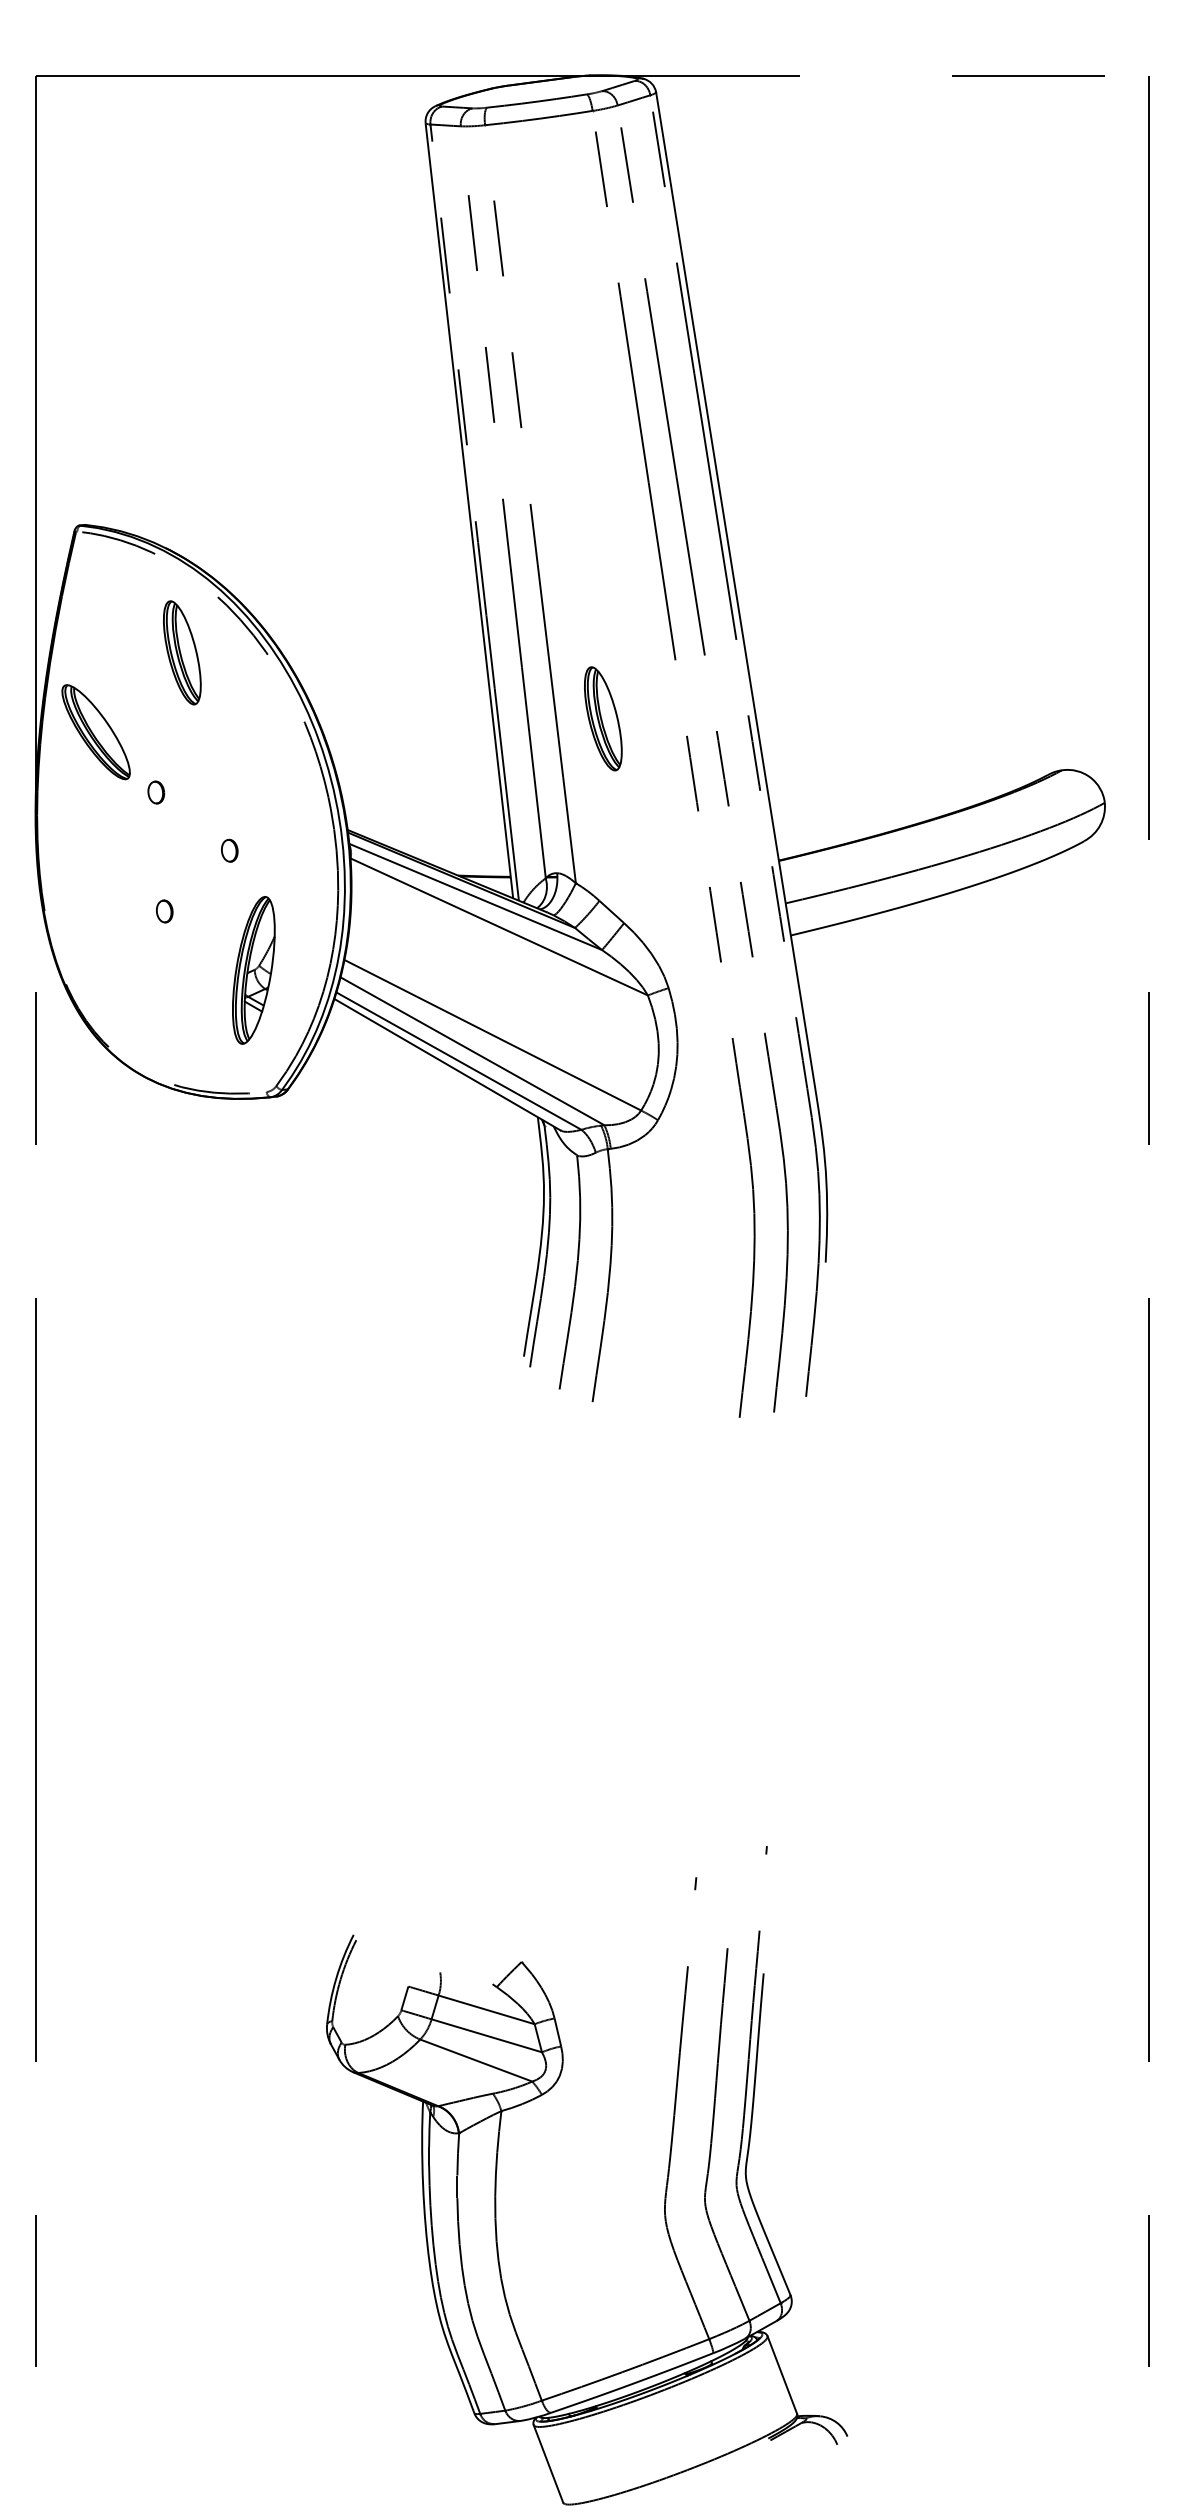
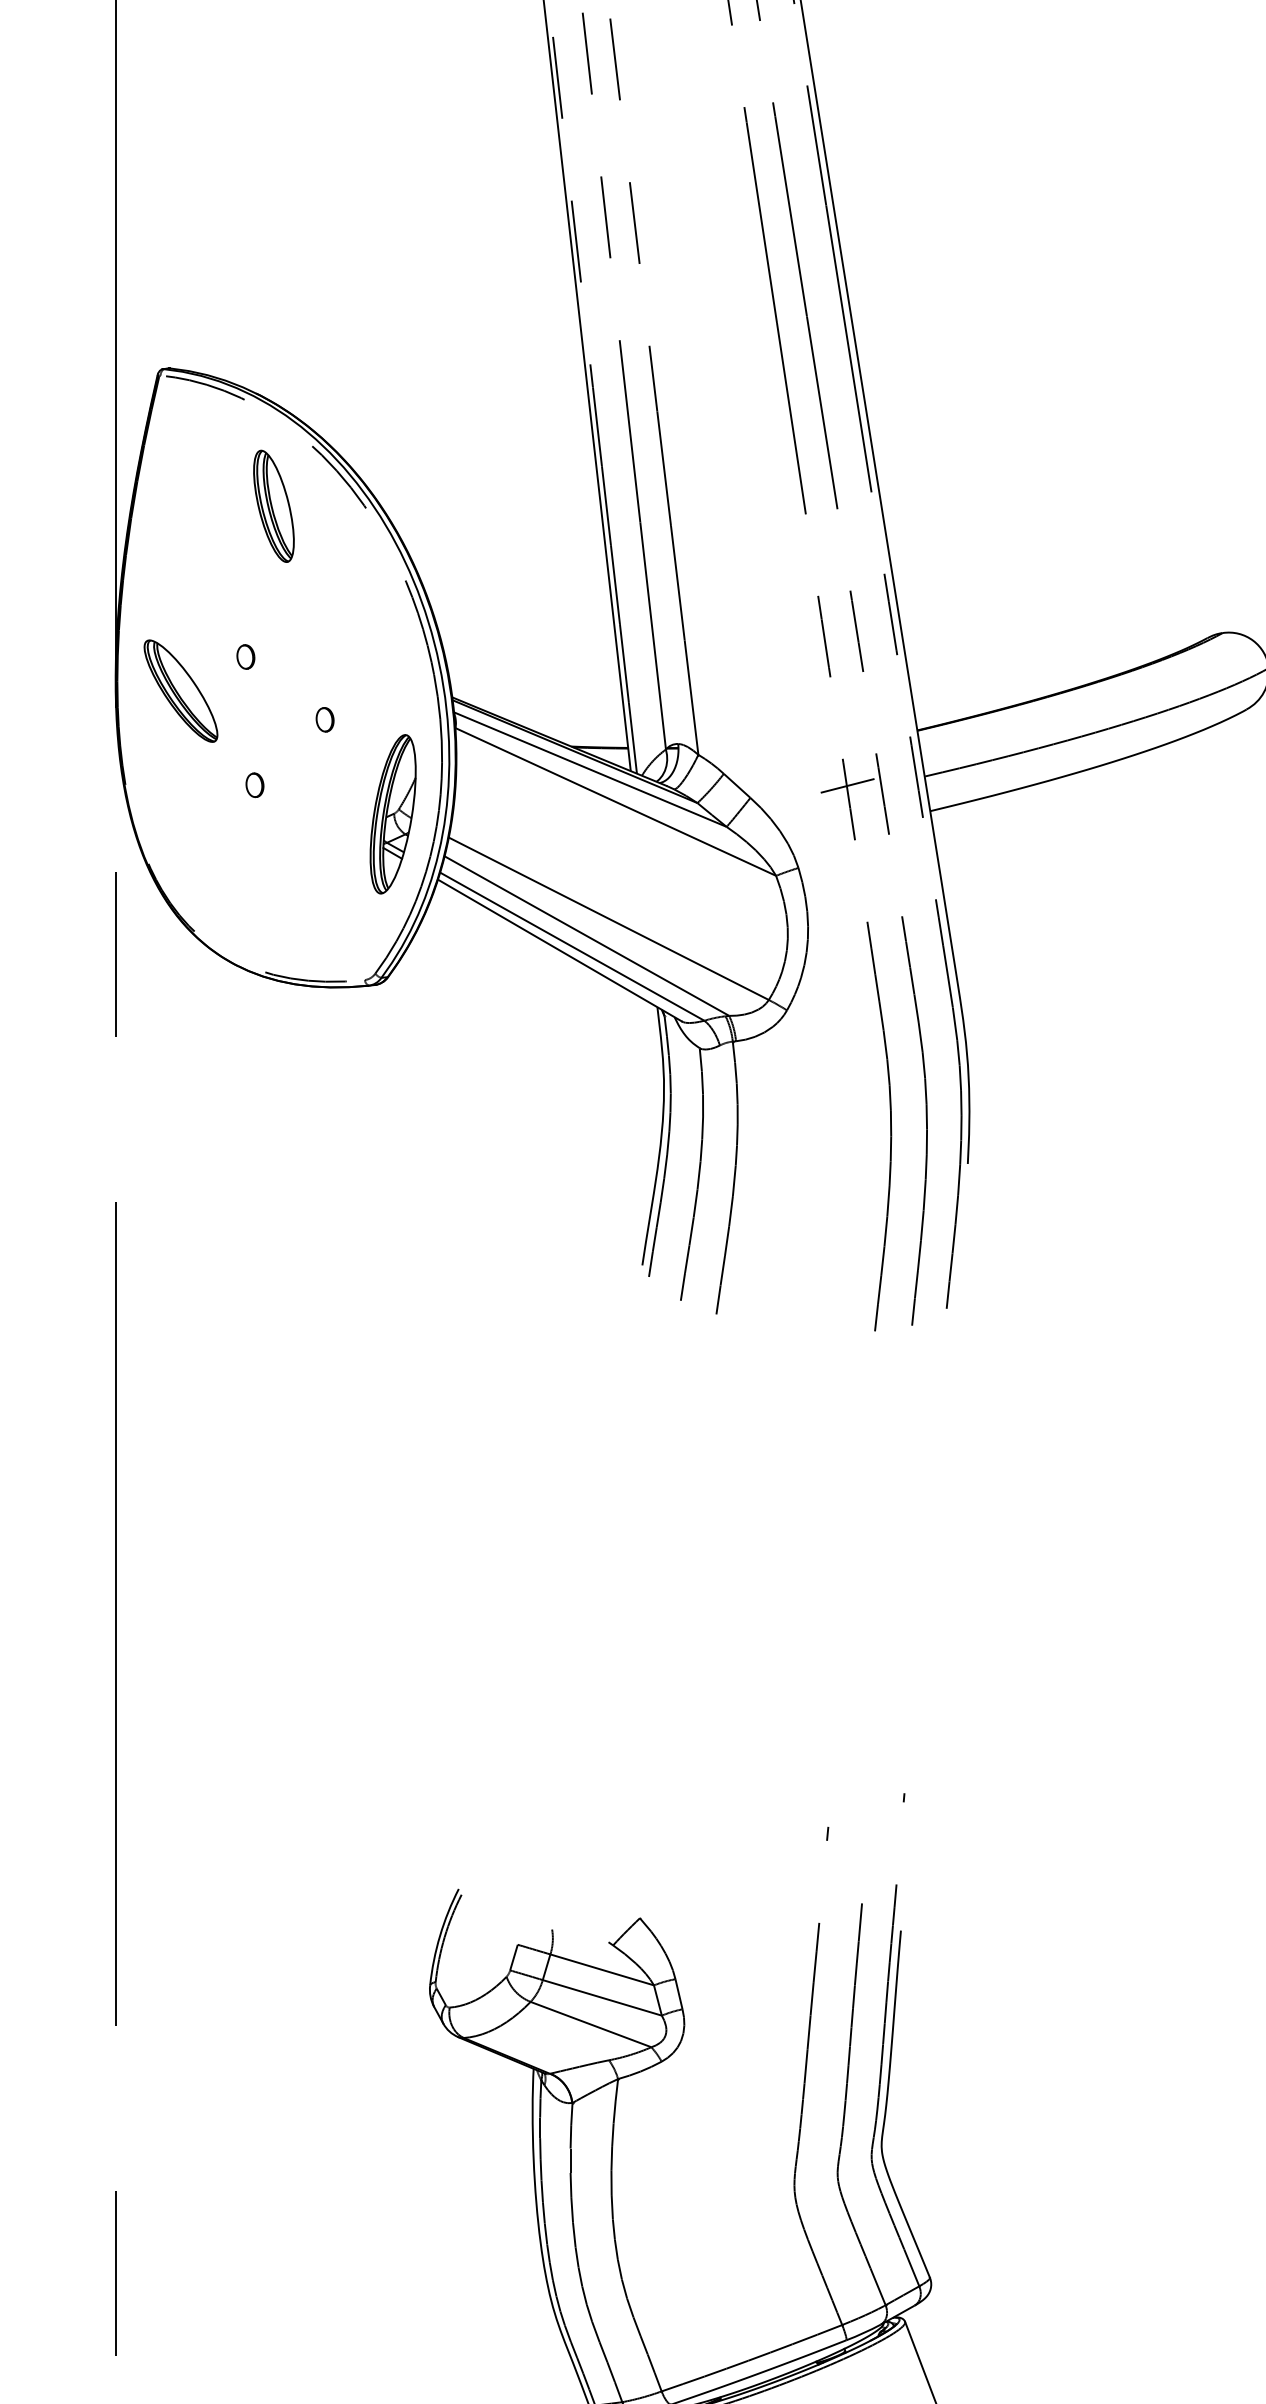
part: (603, 718) -> (728, 577), removed
part: (95, 732) -> (180, 691), moved
line: (714, 911) -> (847, 785), added
part: (253, 970) -> (392, 814), moved

